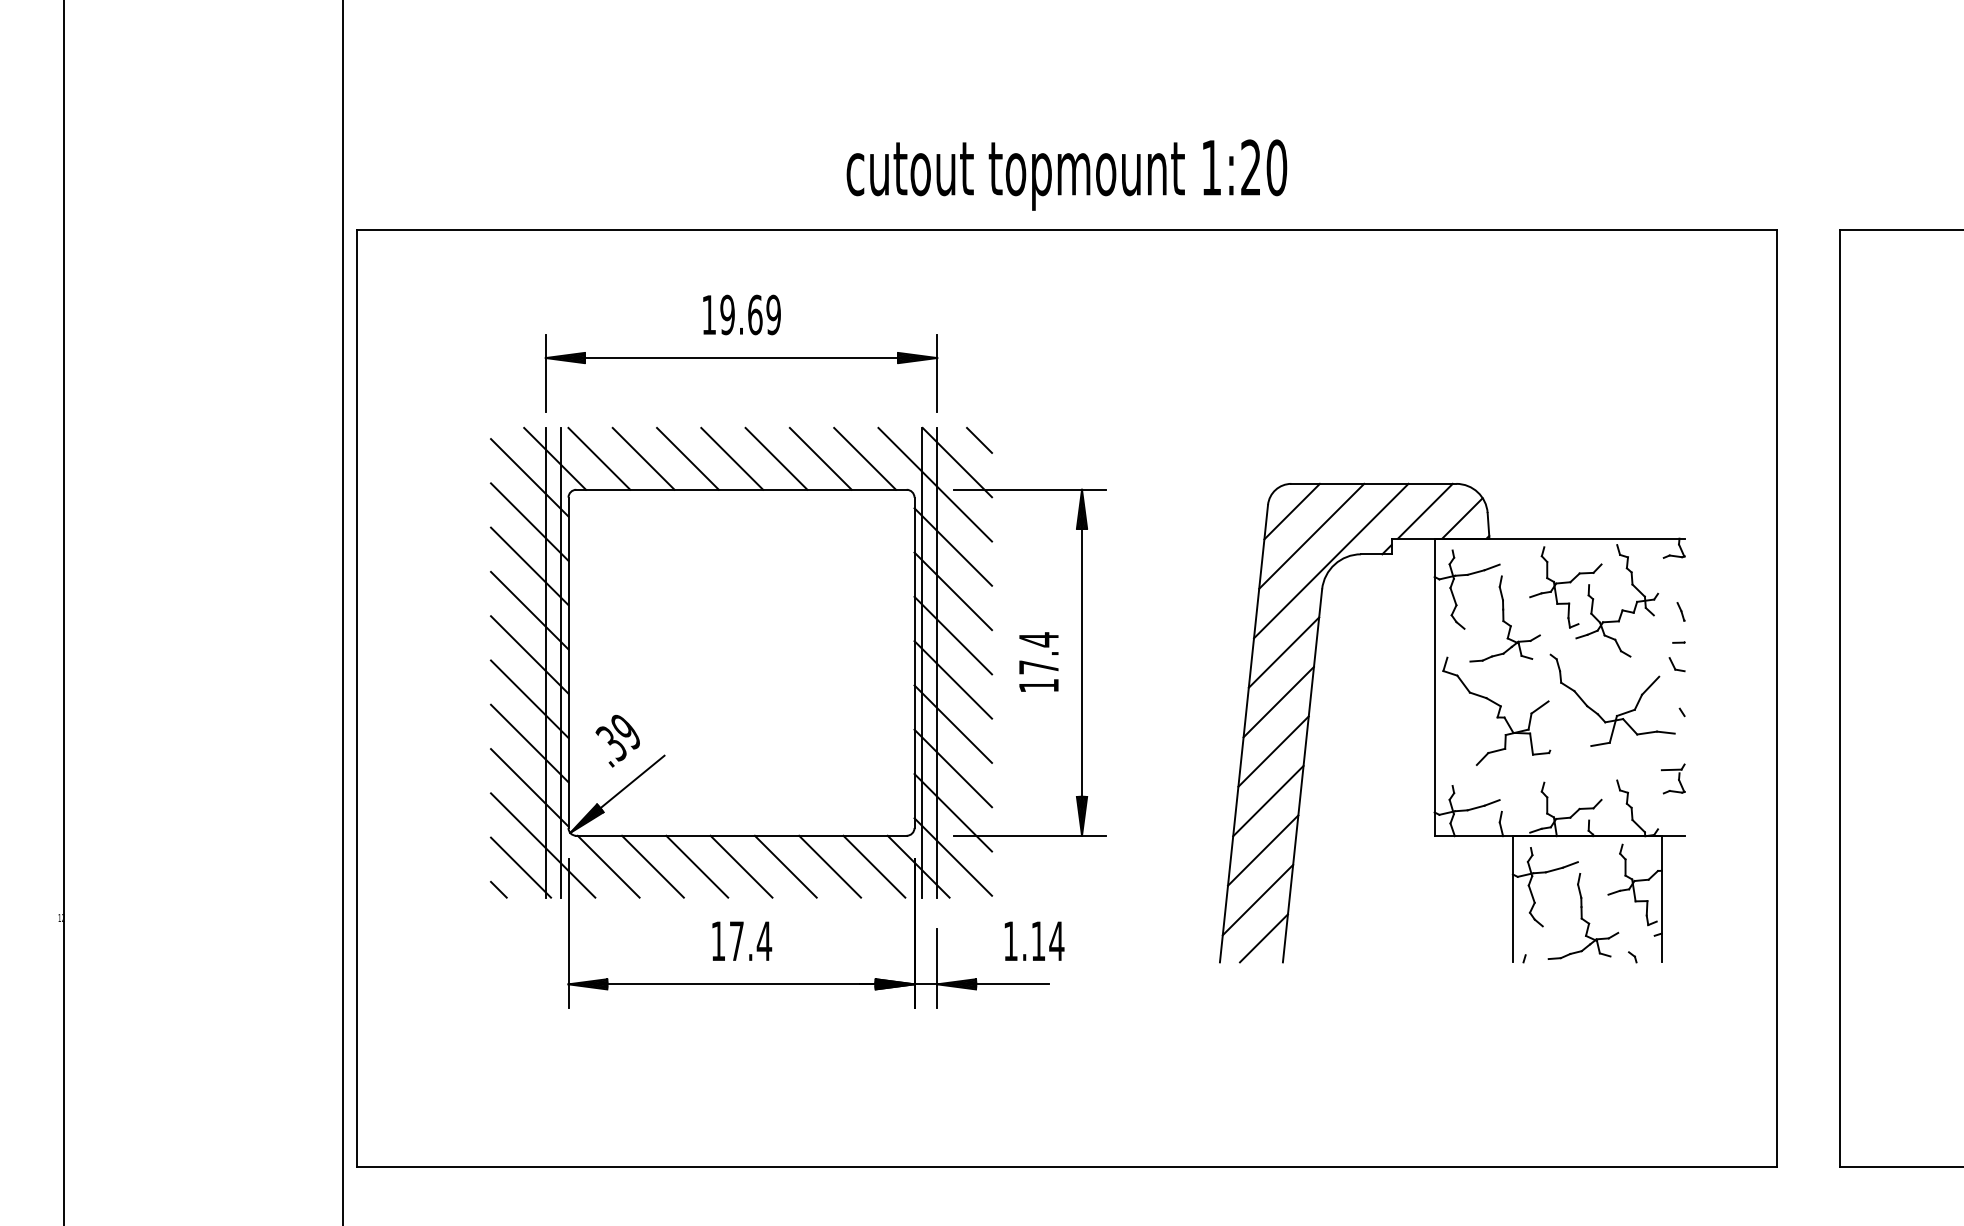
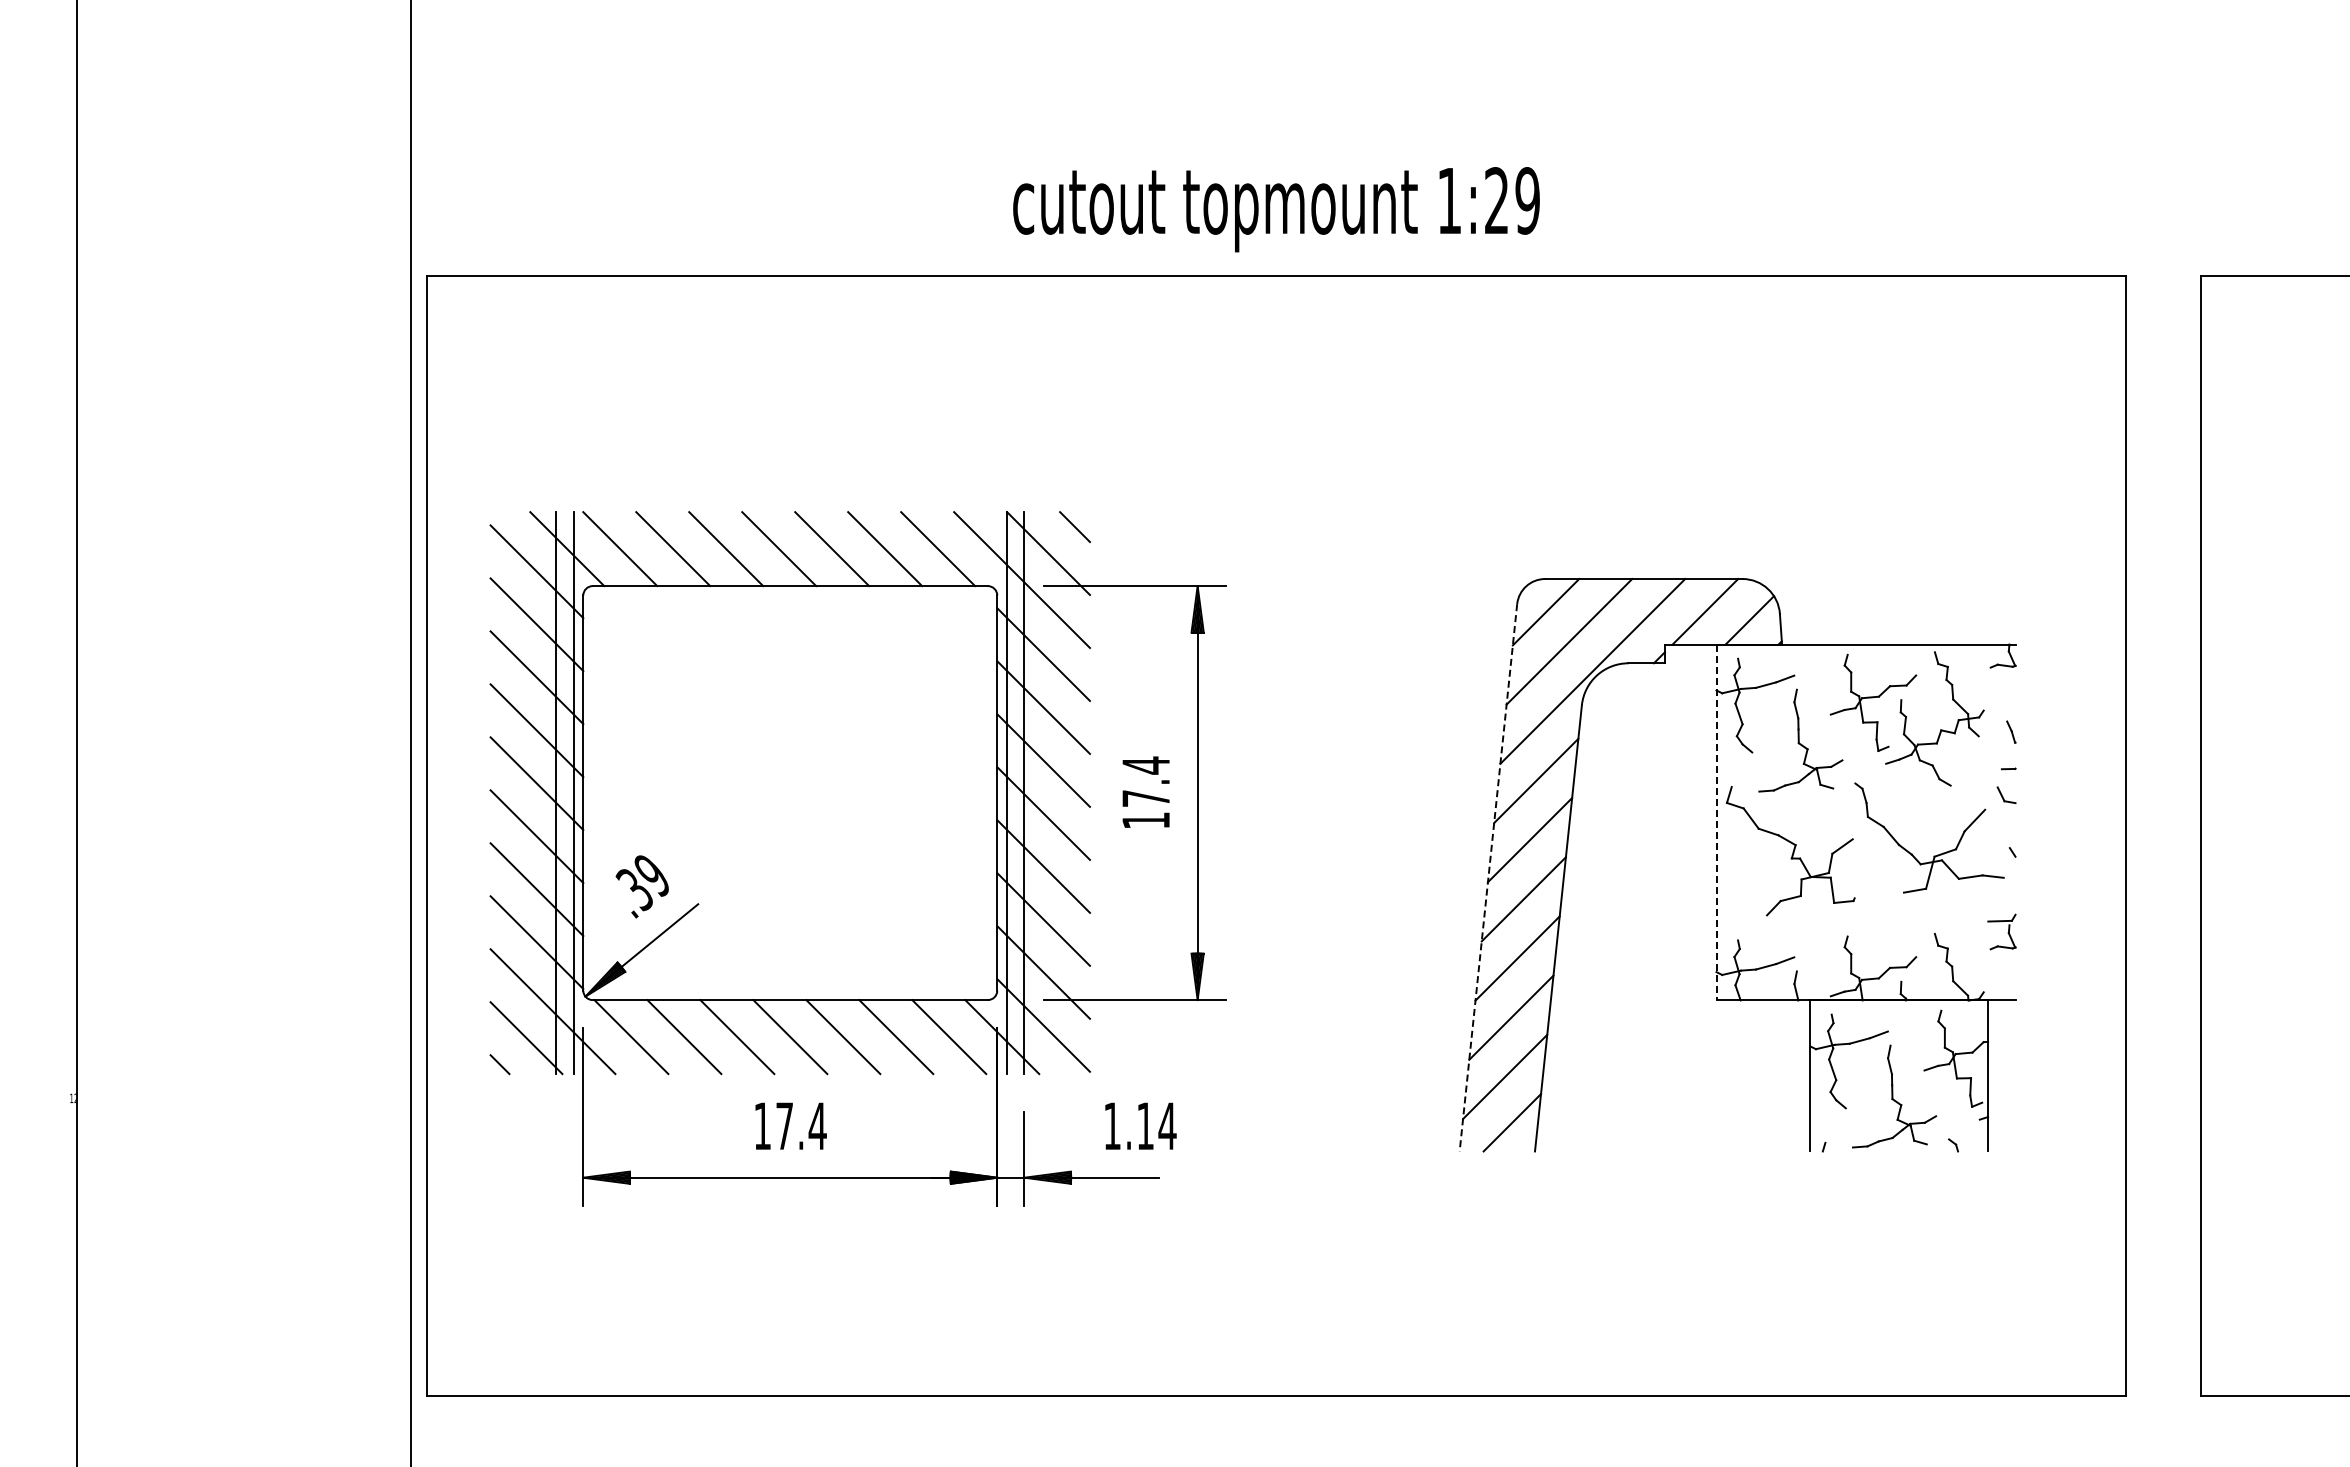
text: (1276, 167) -> (1527, 200), 1:20 -> 1:29
part: (741, 353) -> (887, 422), removed
line: (1434, 687) -> (1716, 822), solid -> dashed
part: (797, 717) -> (857, 858), moved
line: (1244, 734) -> (1488, 878), solid -> dashed

